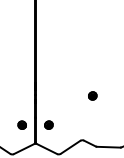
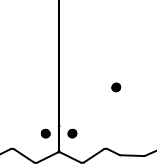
part: (92, 96) -> (116, 87), moved

